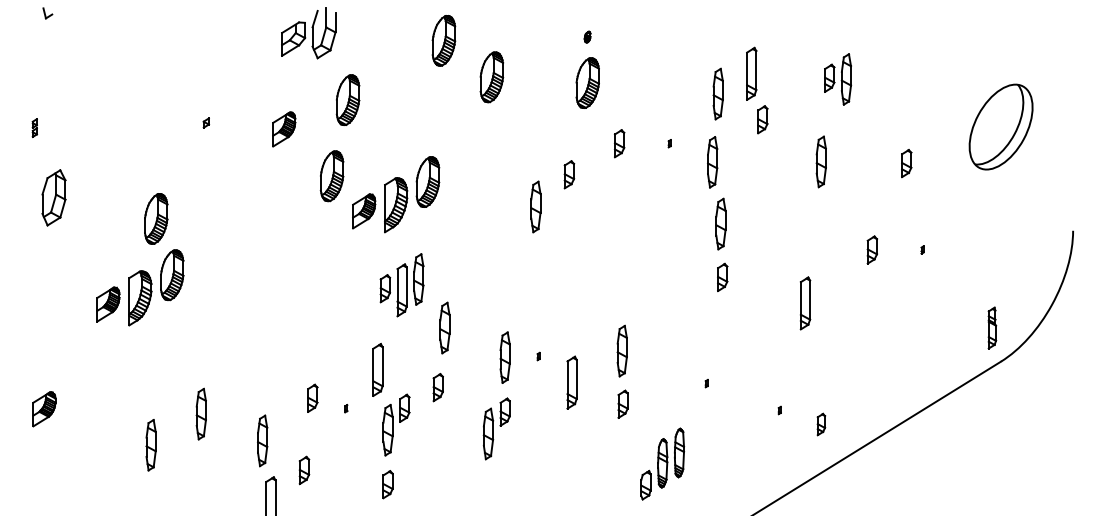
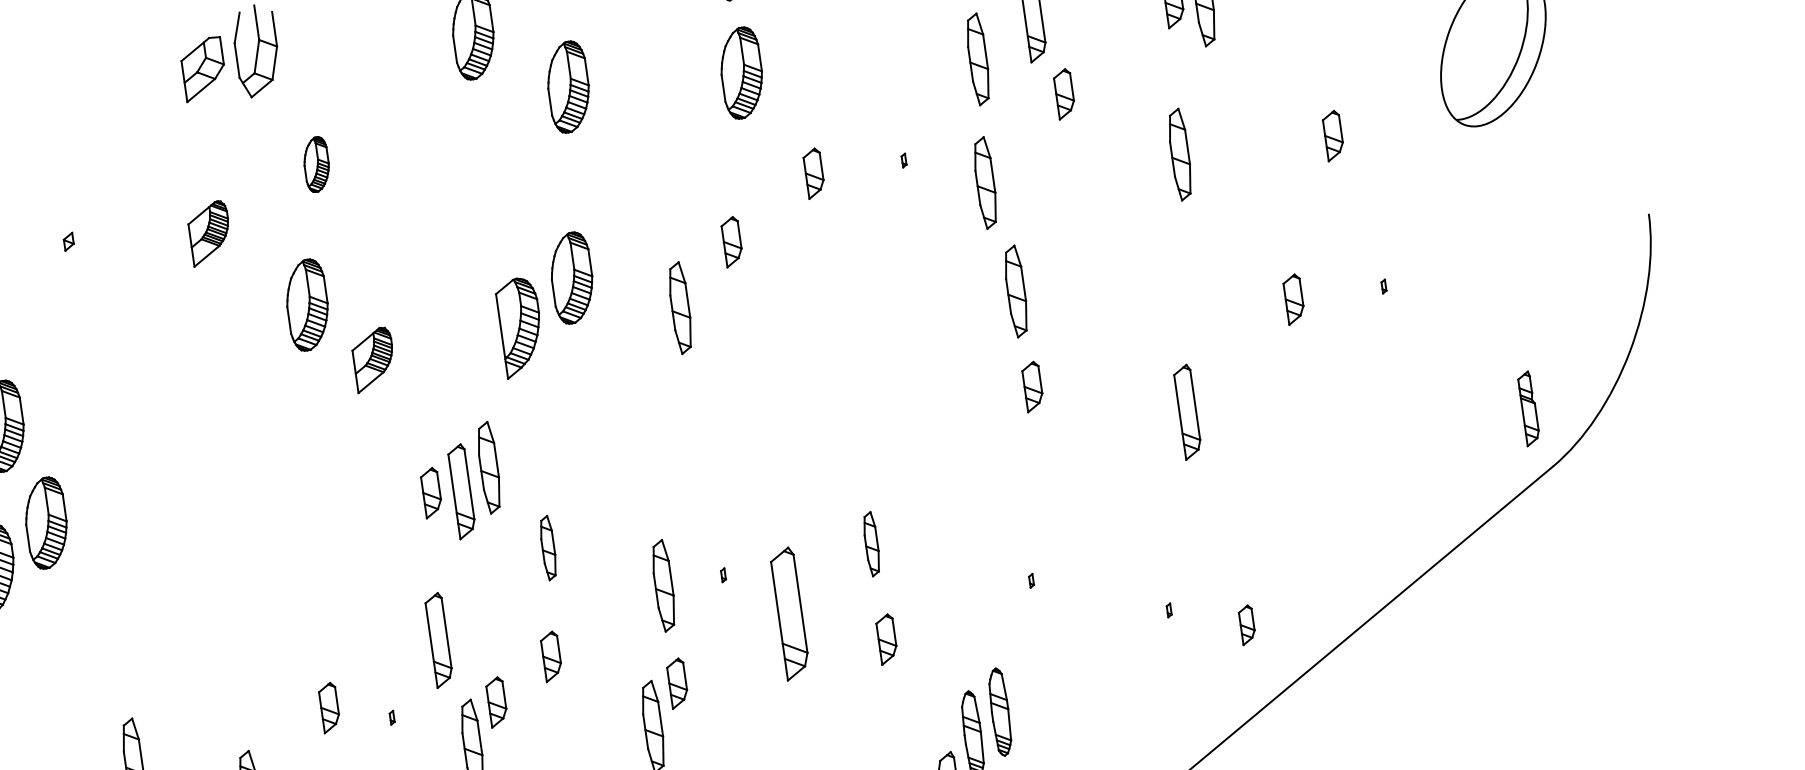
part: (347, 99) -> (315, 163), size x0.6
part: (412, 194) -> (547, 304), moved
part: (444, 327) -> (547, 547), size x0.7
part: (621, 350) -> (870, 543), size x0.7
part: (571, 382) -> (788, 613), size x1.4

